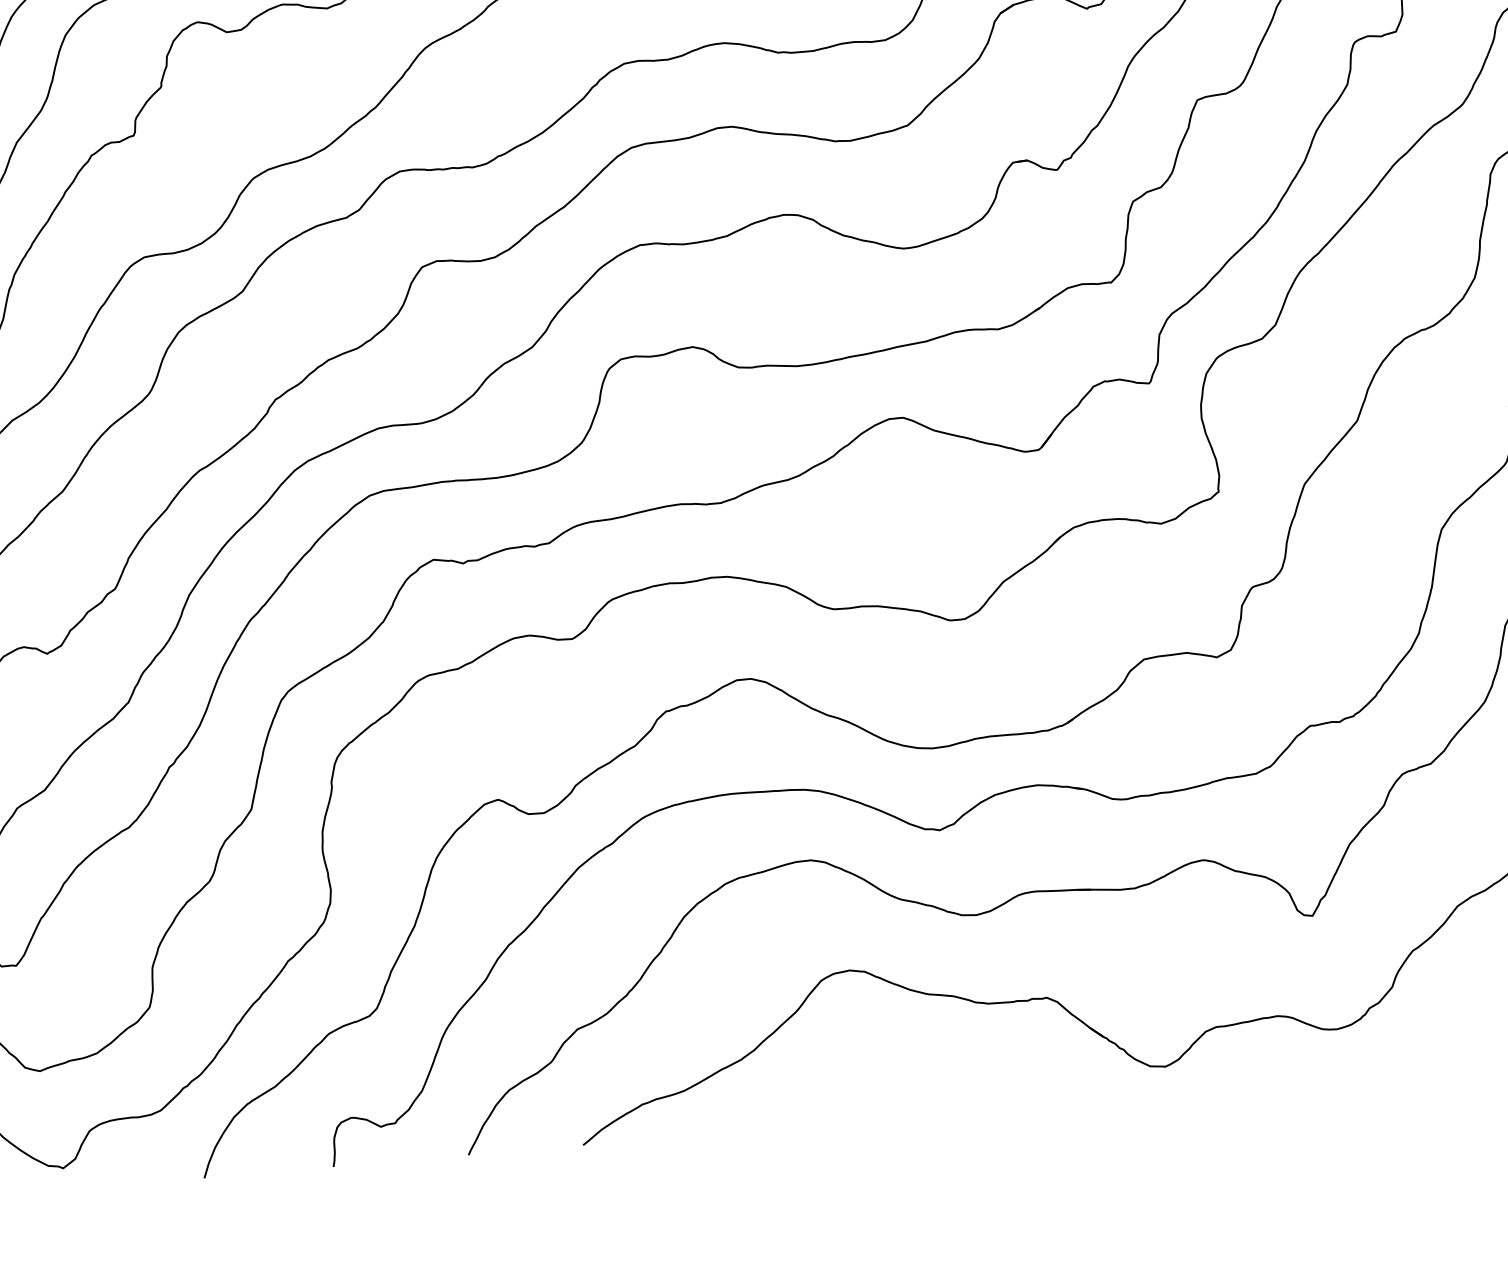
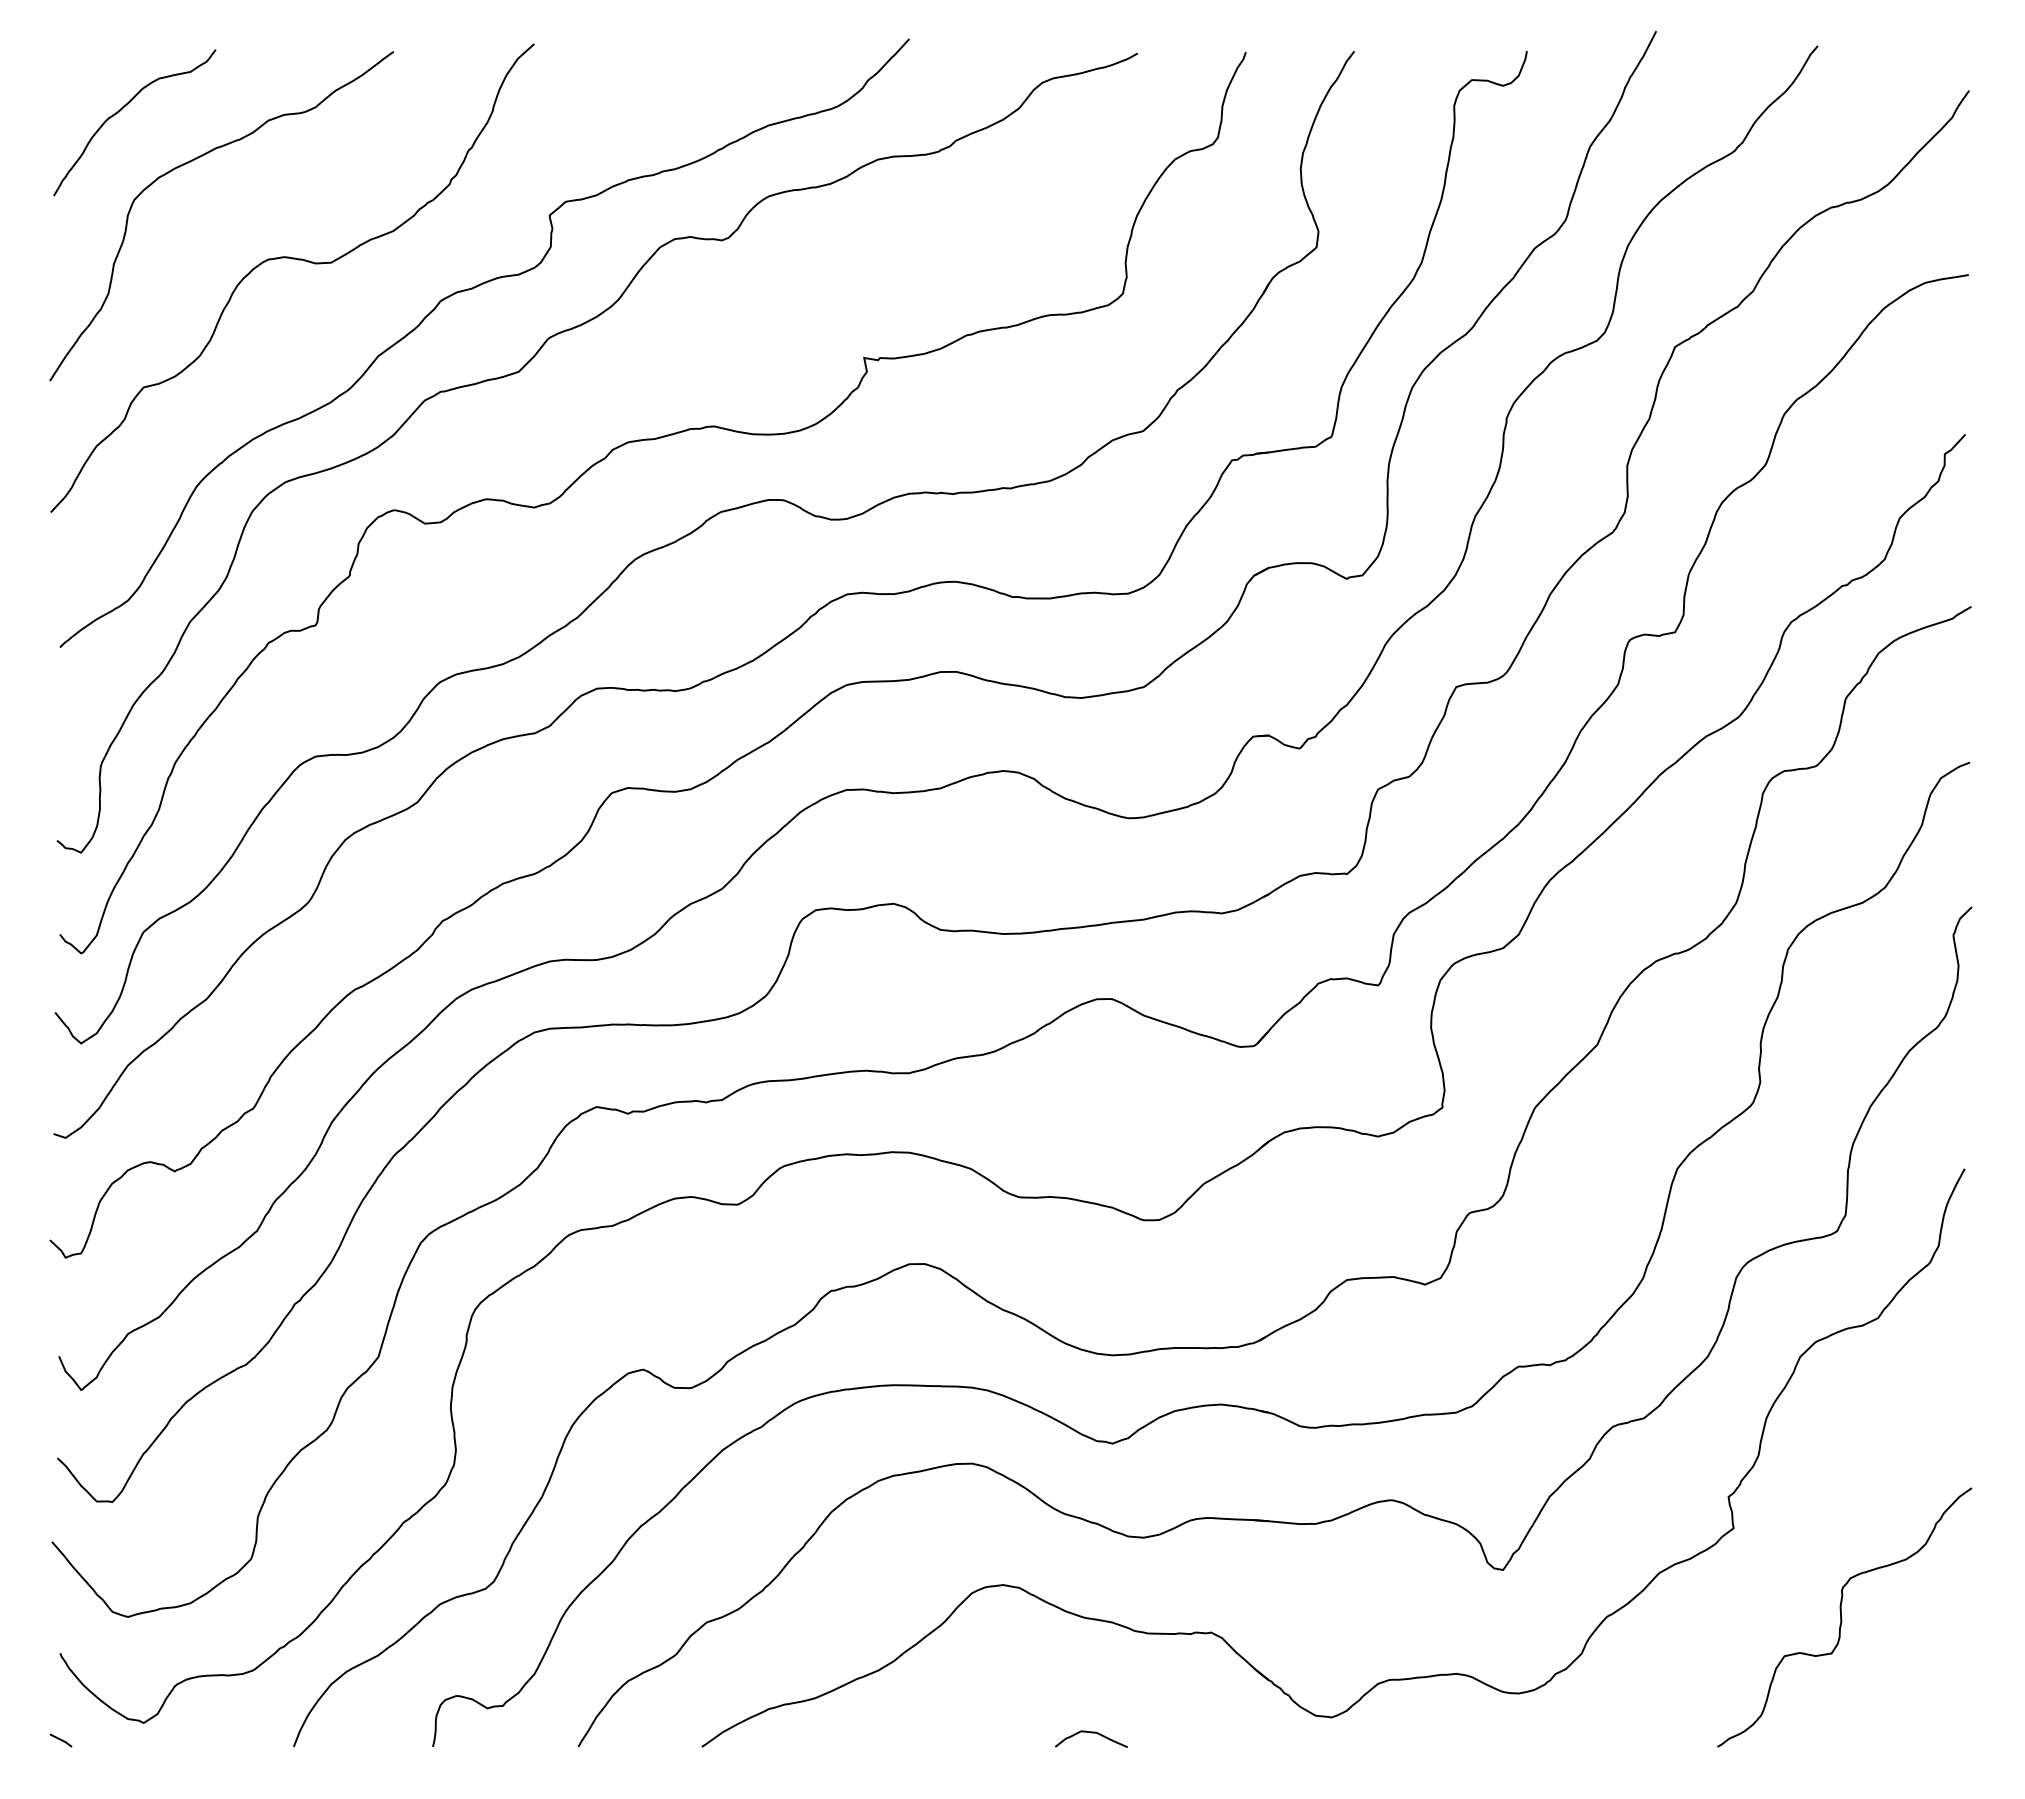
curve: (943, 1101) -> (1091, 1733), added

